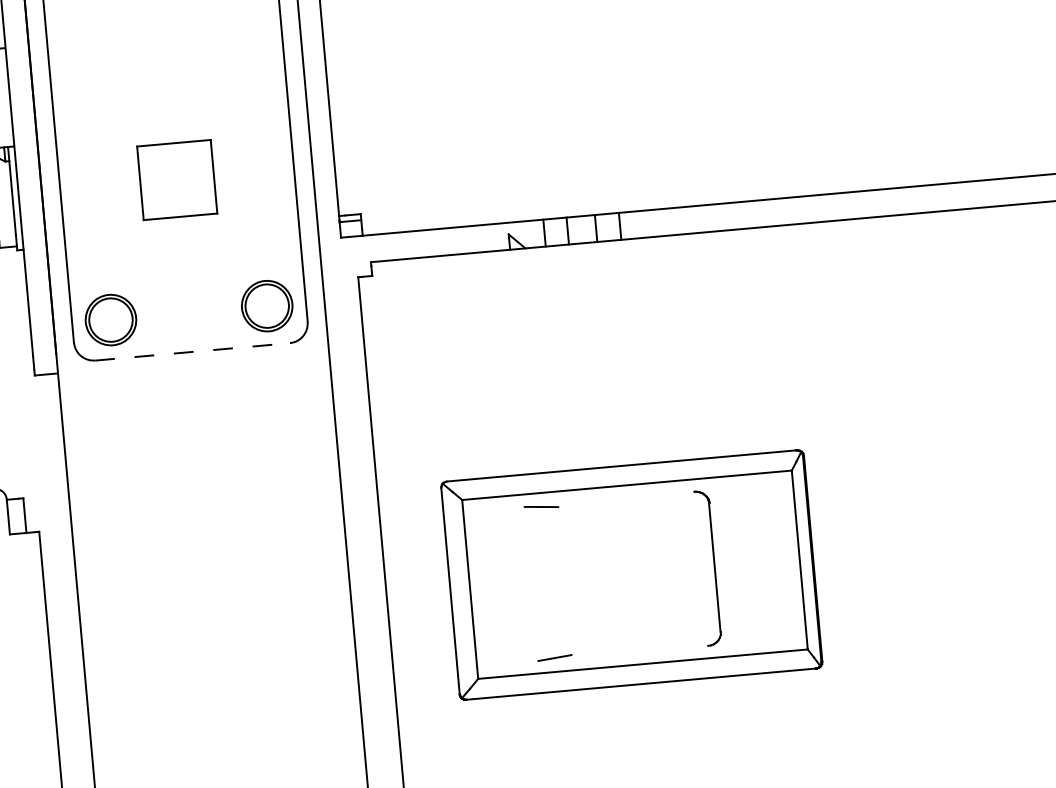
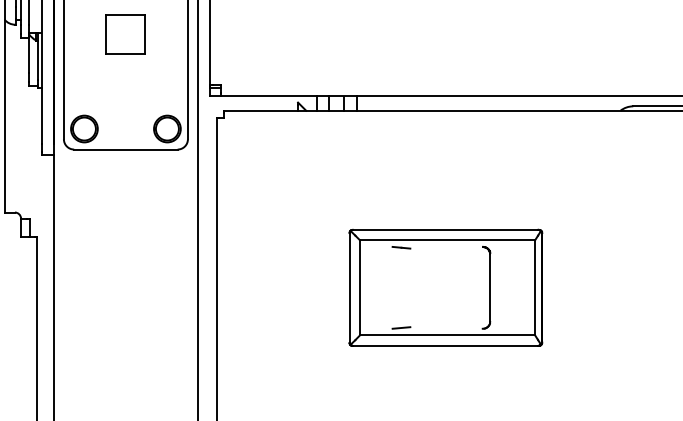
part: (176, 180) -> (125, 34), moved
line: (191, 351) -> (125, 149), dashed -> solid
part: (631, 574) -> (445, 287), moved

